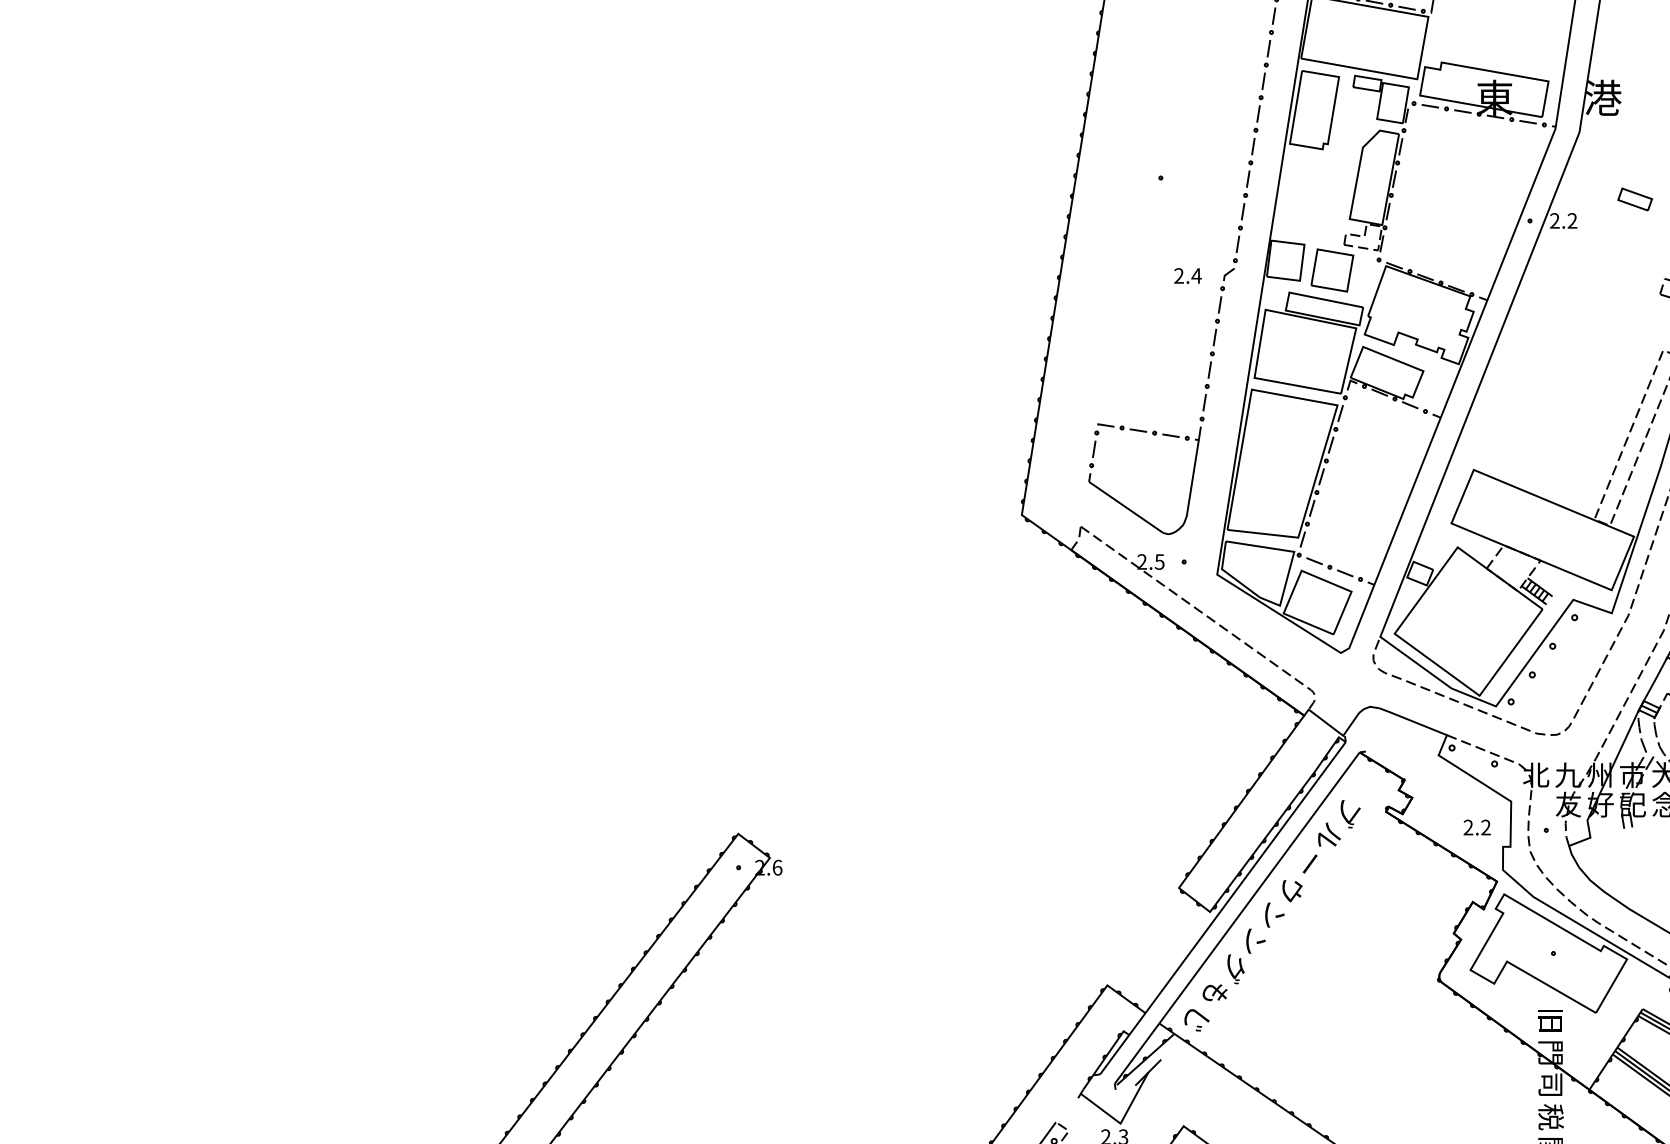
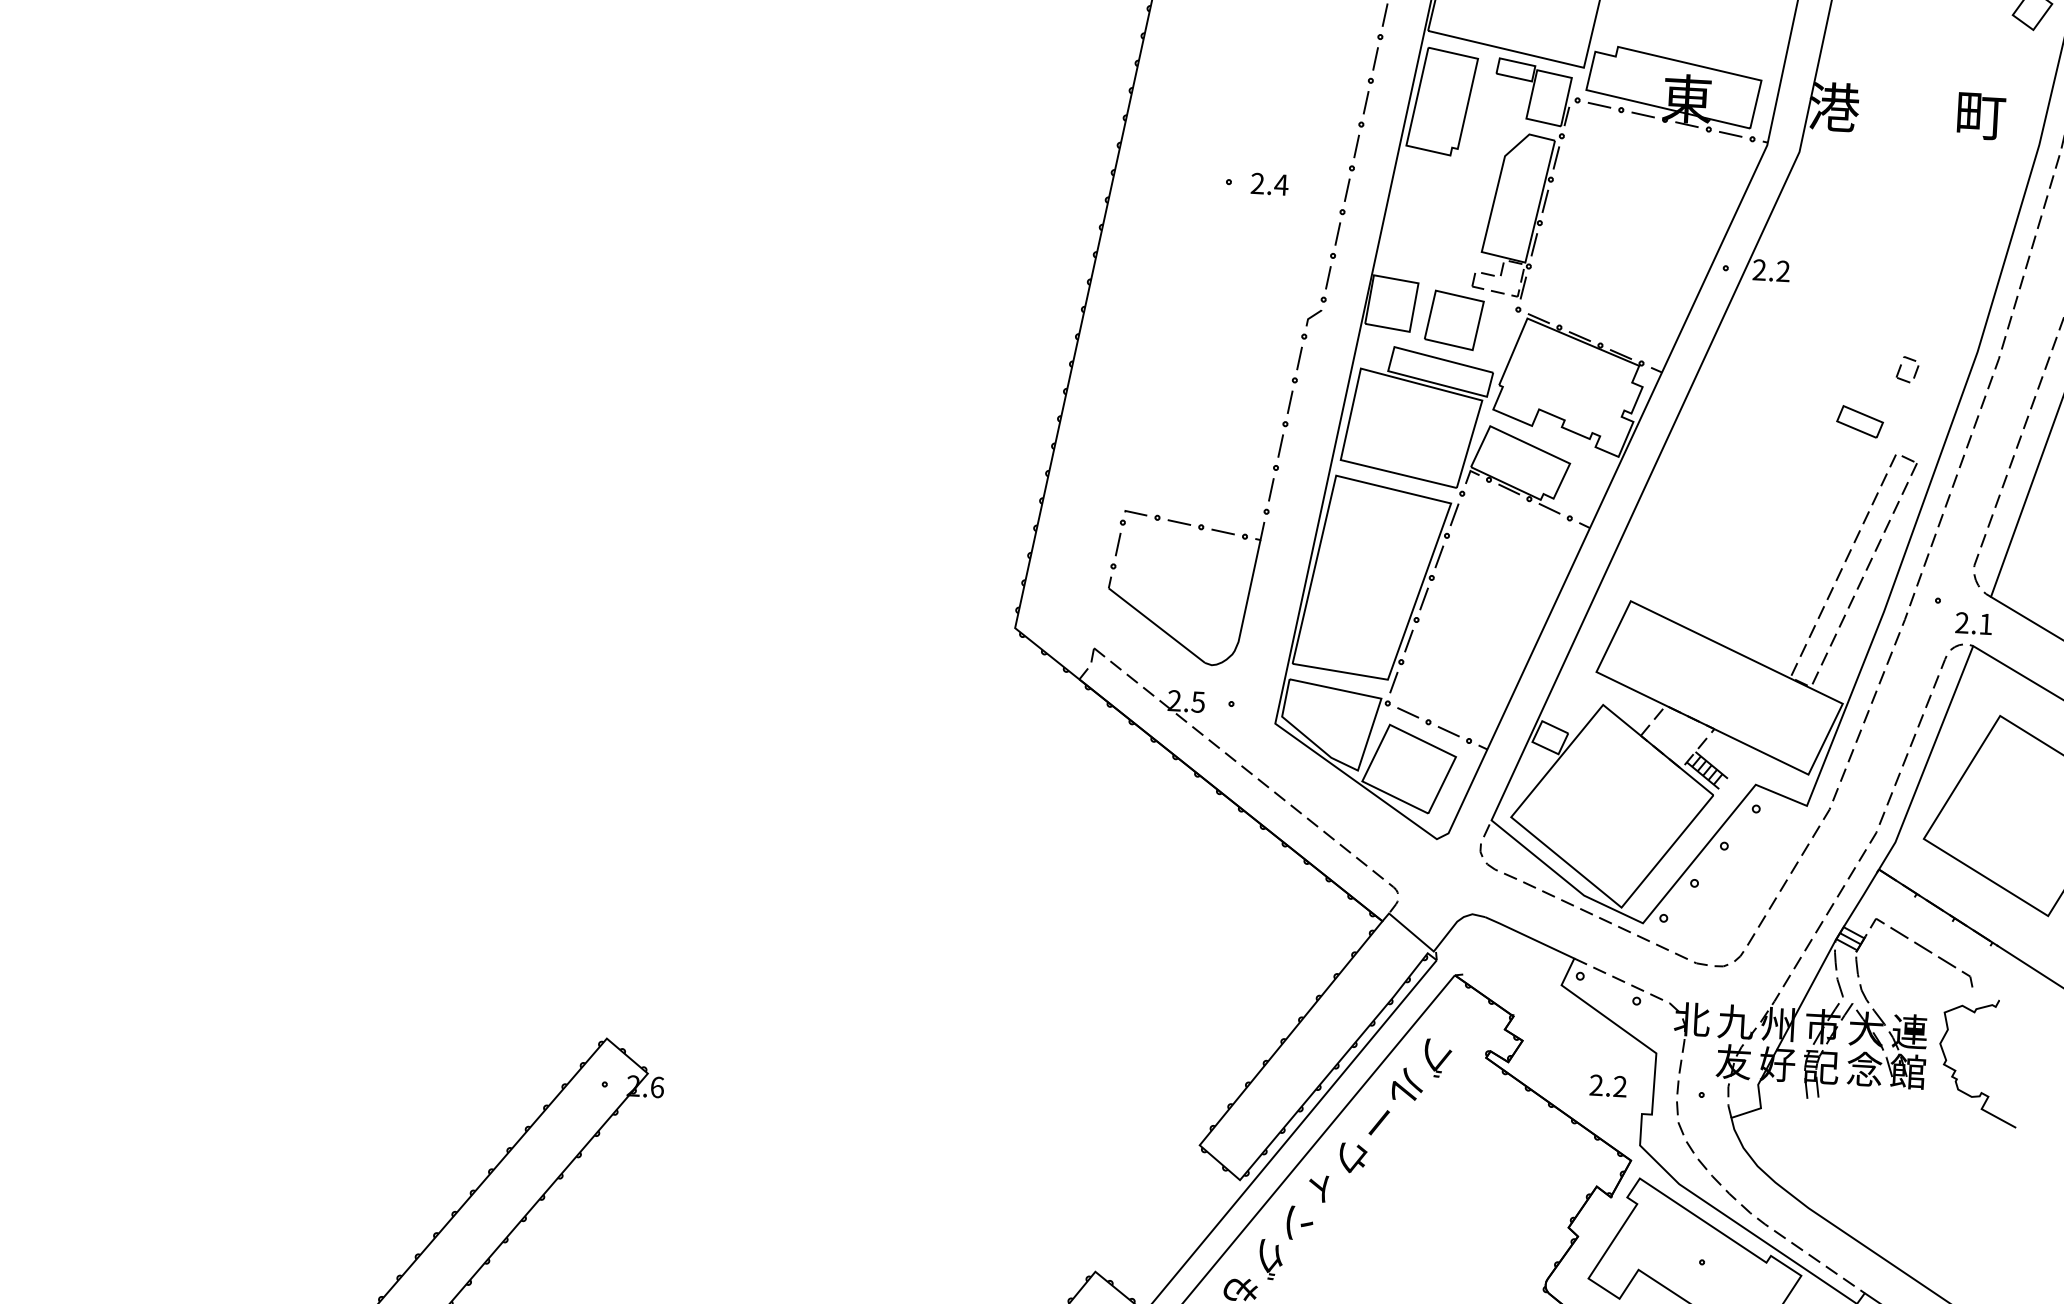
part: (1634, 199) -> (1859, 421), moved
text: (1187, 275) -> (1269, 183), moved
text: (1272, 914) -> (1324, 1188), ン -> ィ

